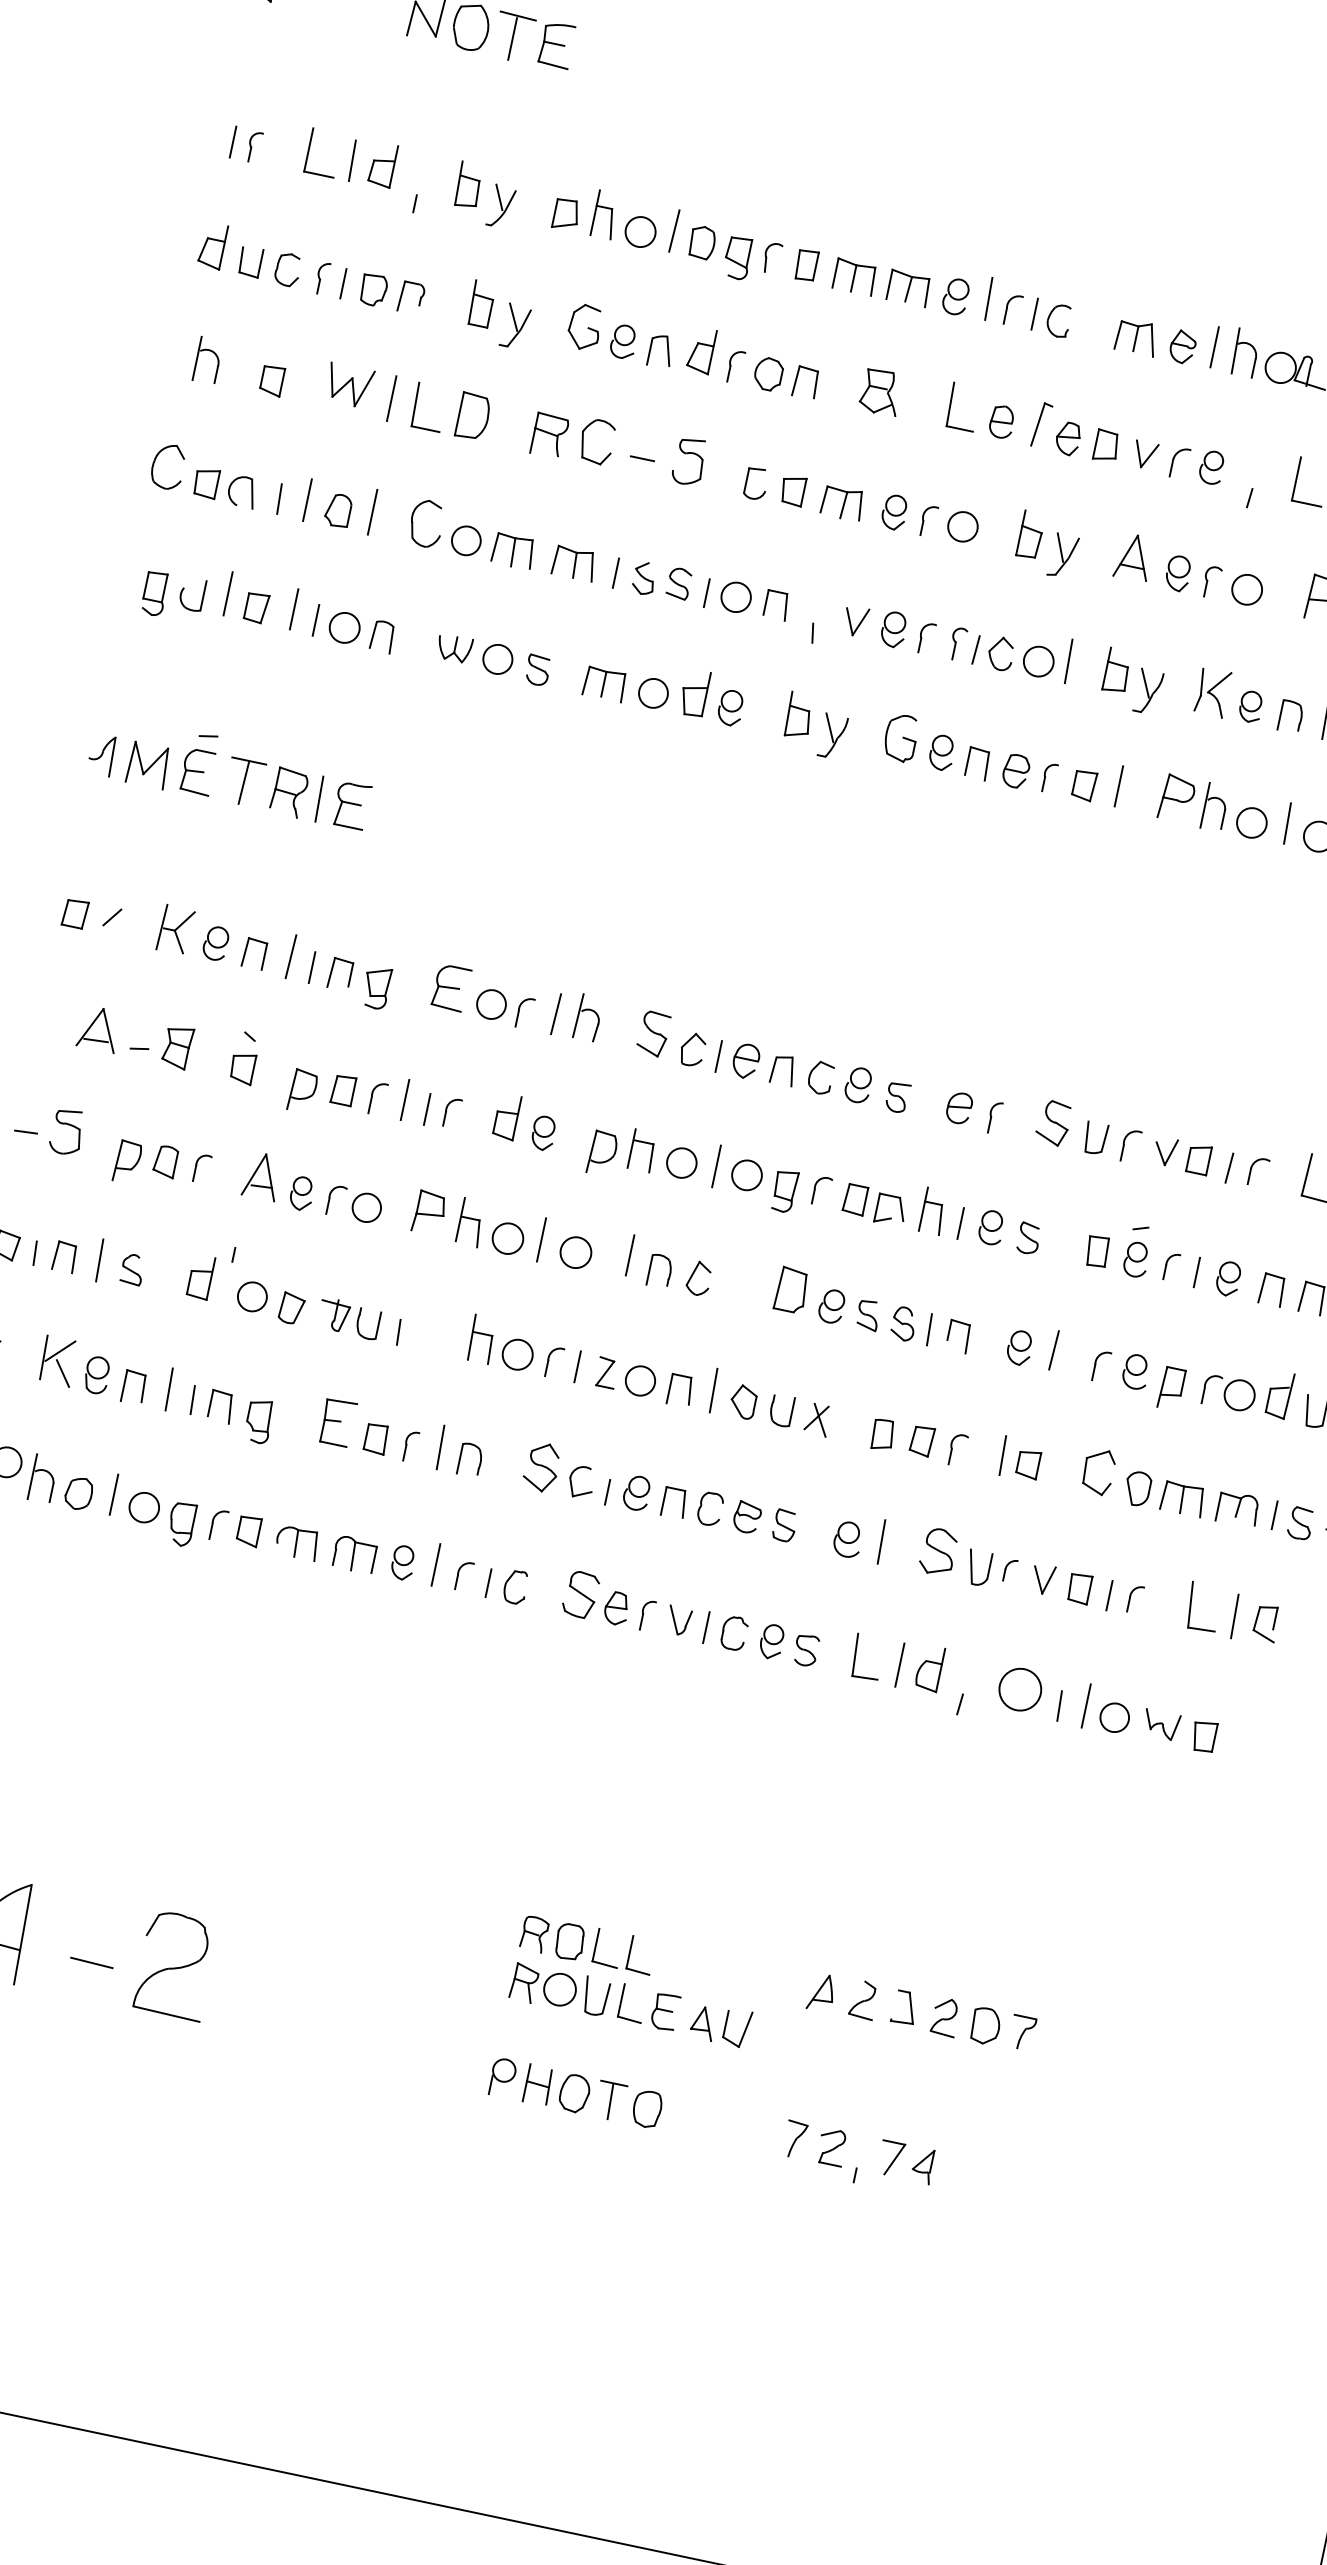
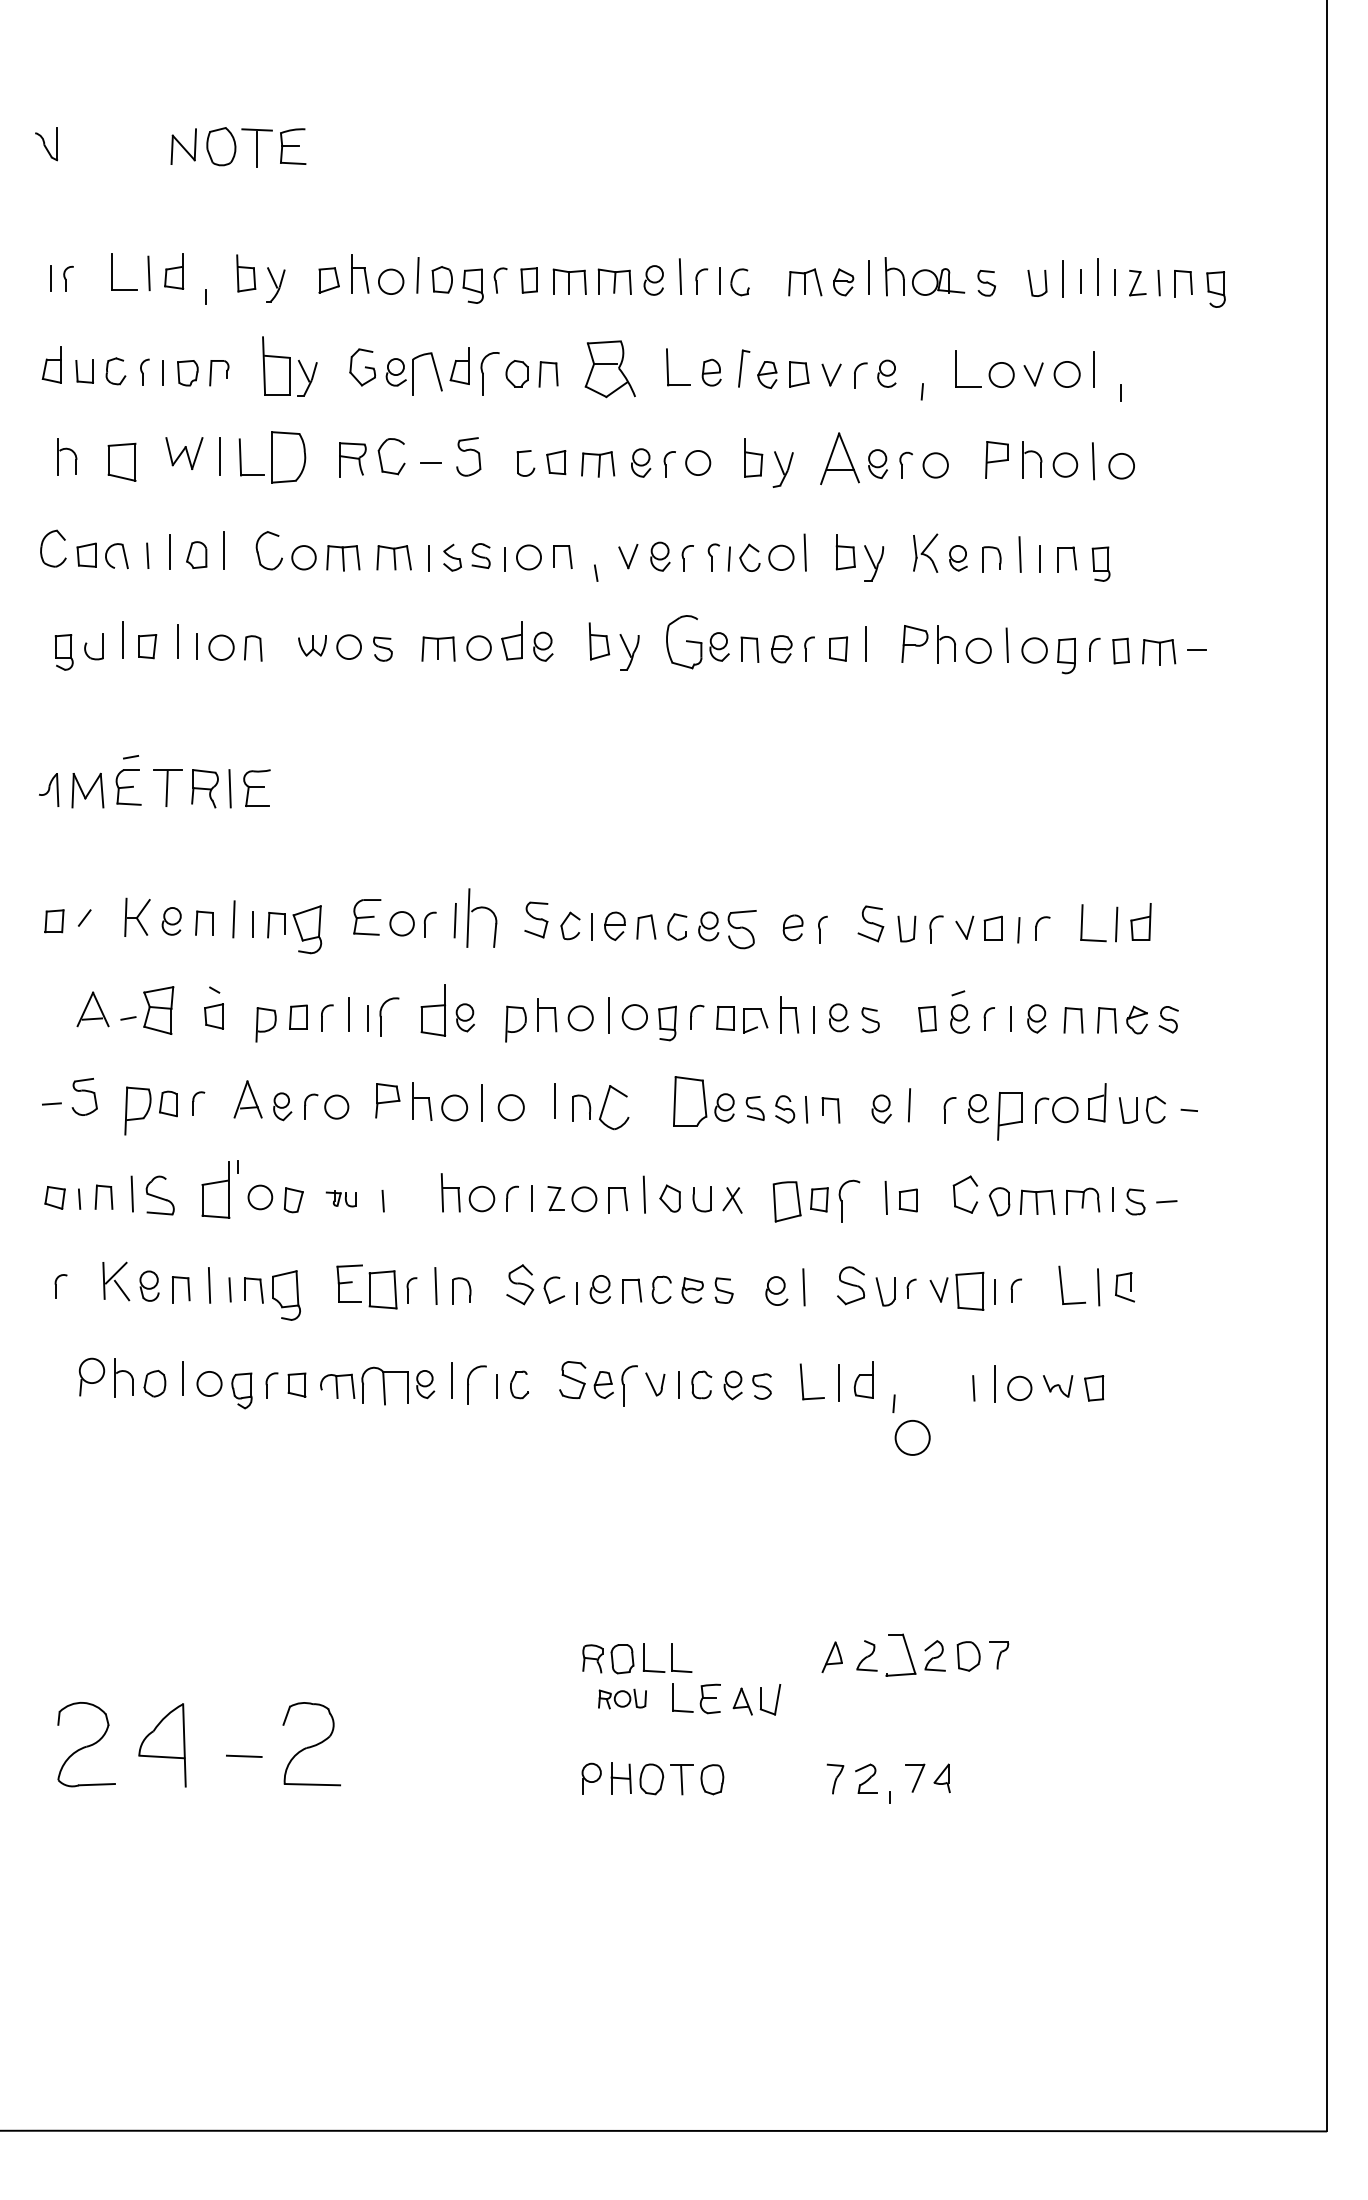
part: (481, 303) -> (276, 365), size x1.6
part: (660, 351) -> (427, 373), size x1.6
part: (735, 366) -> (489, 373), size x1.6
part: (271, 380) -> (121, 462), size x1.6
part: (880, 392) -> (609, 369), size x1.6
part: (473, 416) -> (288, 457), size x1.4
part: (1133, 557) -> (839, 458), size x1.4
part: (901, 737) -> (684, 641), size x1.4
part: (376, 987) -> (307, 929), size x1.4
part: (588, 1017) -> (481, 917), size x1.6
part: (177, 1046) -> (158, 1010), size x1.4
part: (896, 1097) -> (741, 929), size x1.6
part: (451, 1112) -> (388, 1016), size x1.6
part: (507, 1116) -> (433, 1010), size x1.4
part: (128, 1161) -> (138, 1110), size x1.4
part: (131, 1269) -> (159, 1195), size x1.6
part: (200, 1277) -> (215, 1190), size x1.6
part: (698, 1278) -> (613, 1107), size x1.6
part: (791, 1290) -> (689, 1101), size x1.4
part: (349, 1318) -> (341, 1198), size x0.6
part: (1171, 1387) -> (1009, 1115), size x1.4
part: (258, 1421) -> (286, 1295), size x1.4
part: (883, 1434) -> (787, 1201), size x1.6
part: (376, 1438) -> (383, 1289), size x1.6
part: (958, 1449) -> (849, 1200), size x1.6
part: (354, 1555) -> (385, 1386), size x1.4
part: (464, 1575) -> (476, 1384), size x1.6
part: (1079, 1587) -> (969, 1290), size x1.6
part: (647, 1615) -> (629, 1385), size x1.6
circle: (1020, 1689) -> (912, 1437), moved
part: (559, 1989) -> (622, 1698), size x0.6
part: (905, 2008) -> (901, 1655), size x1.6

